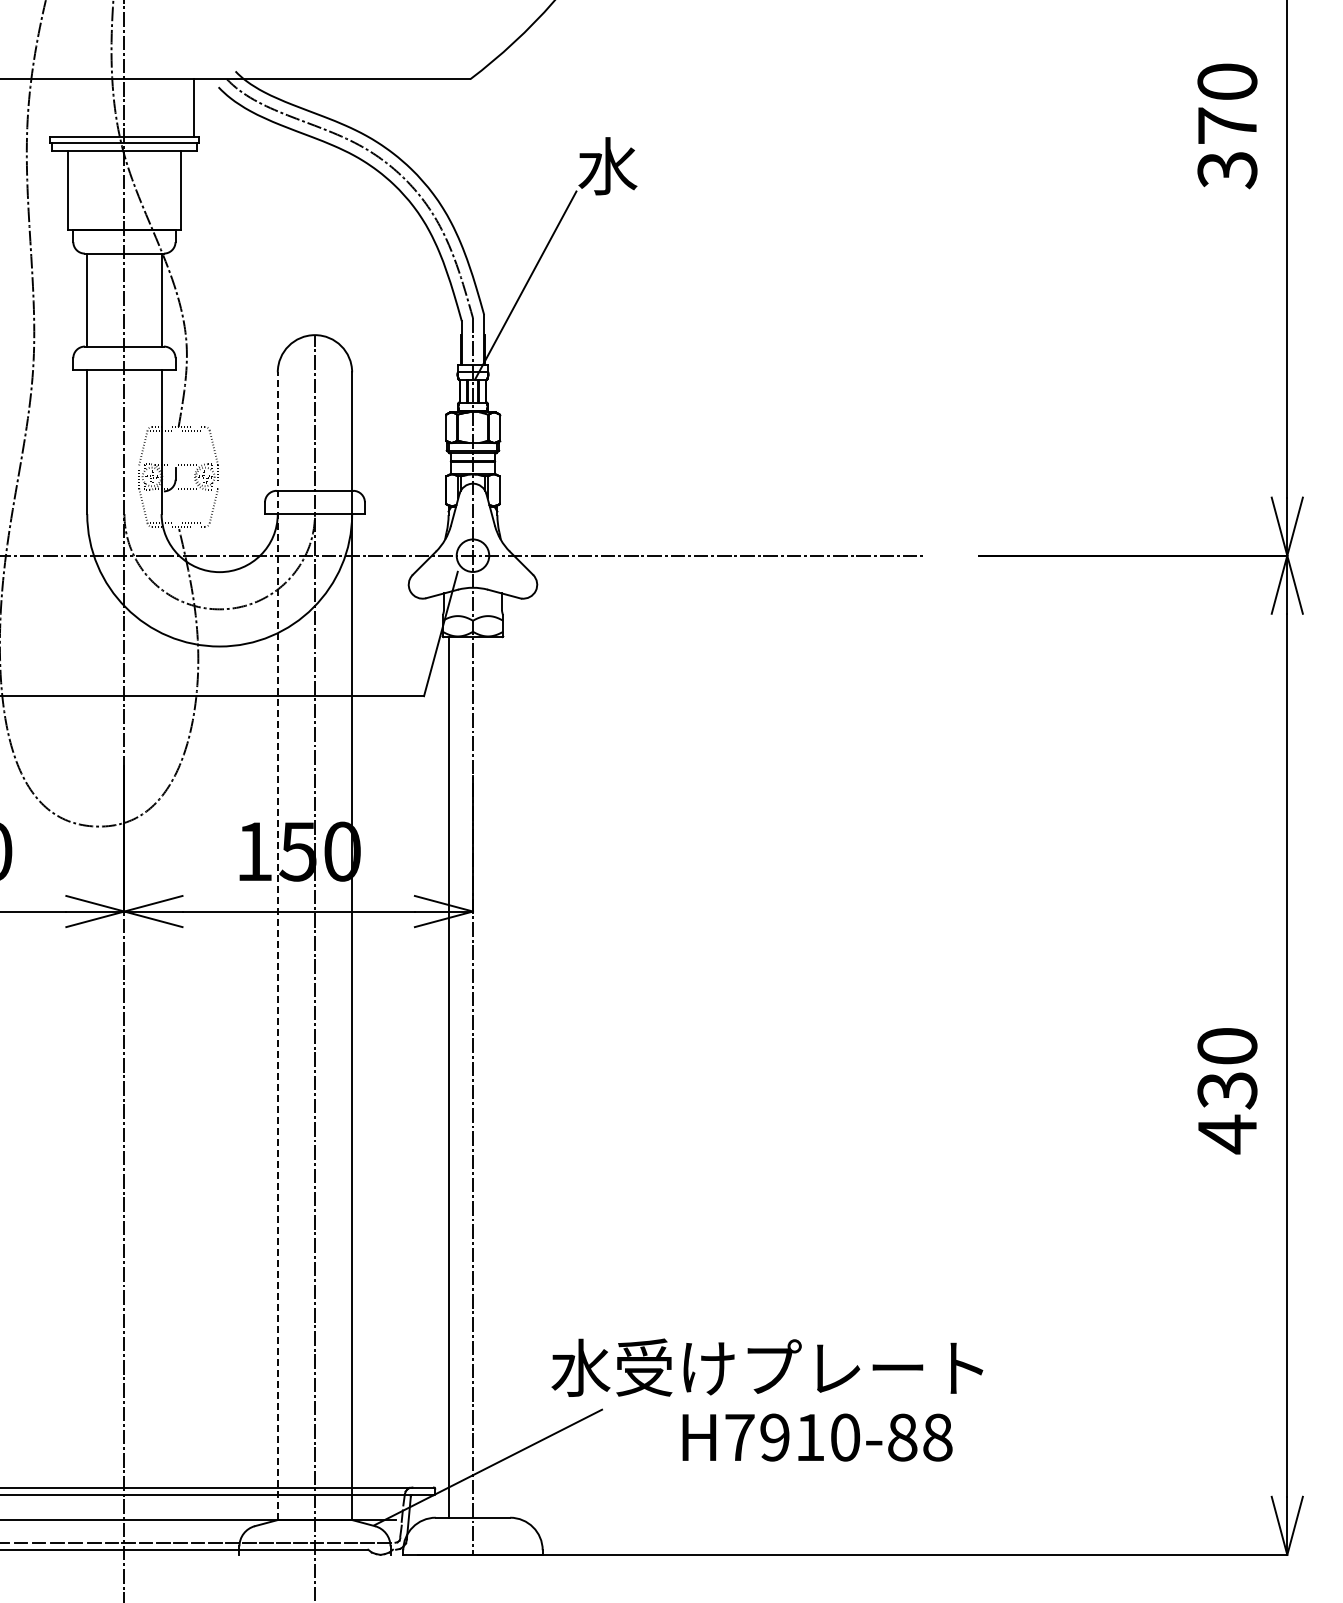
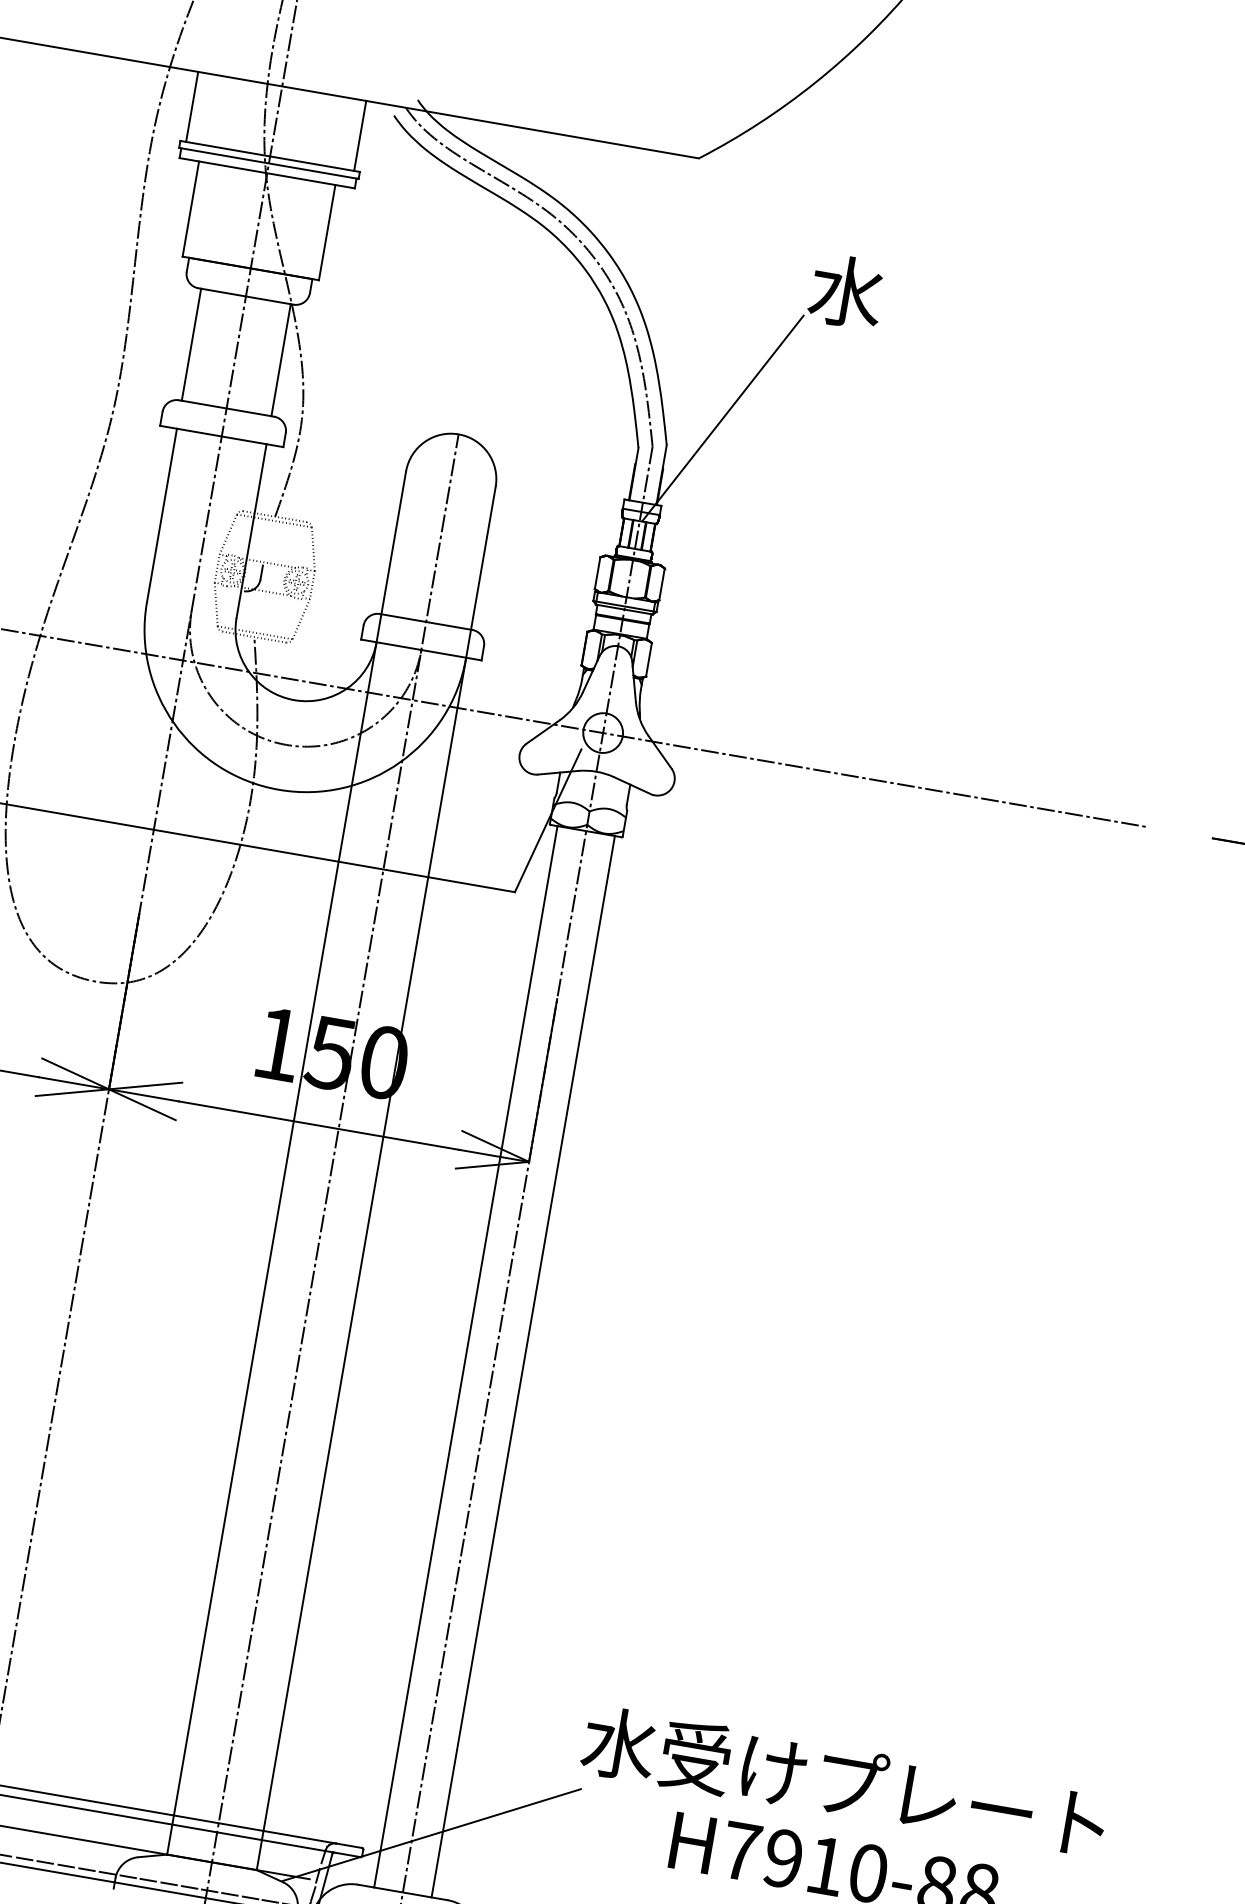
line: (54, 108) -> (191, 107), added
line: (277, 946) -> (286, 1163), dashed -> solid
line: (496, 1077) -> (522, 1366), added
text: (767, 1367) -> (844, 1782), moved

